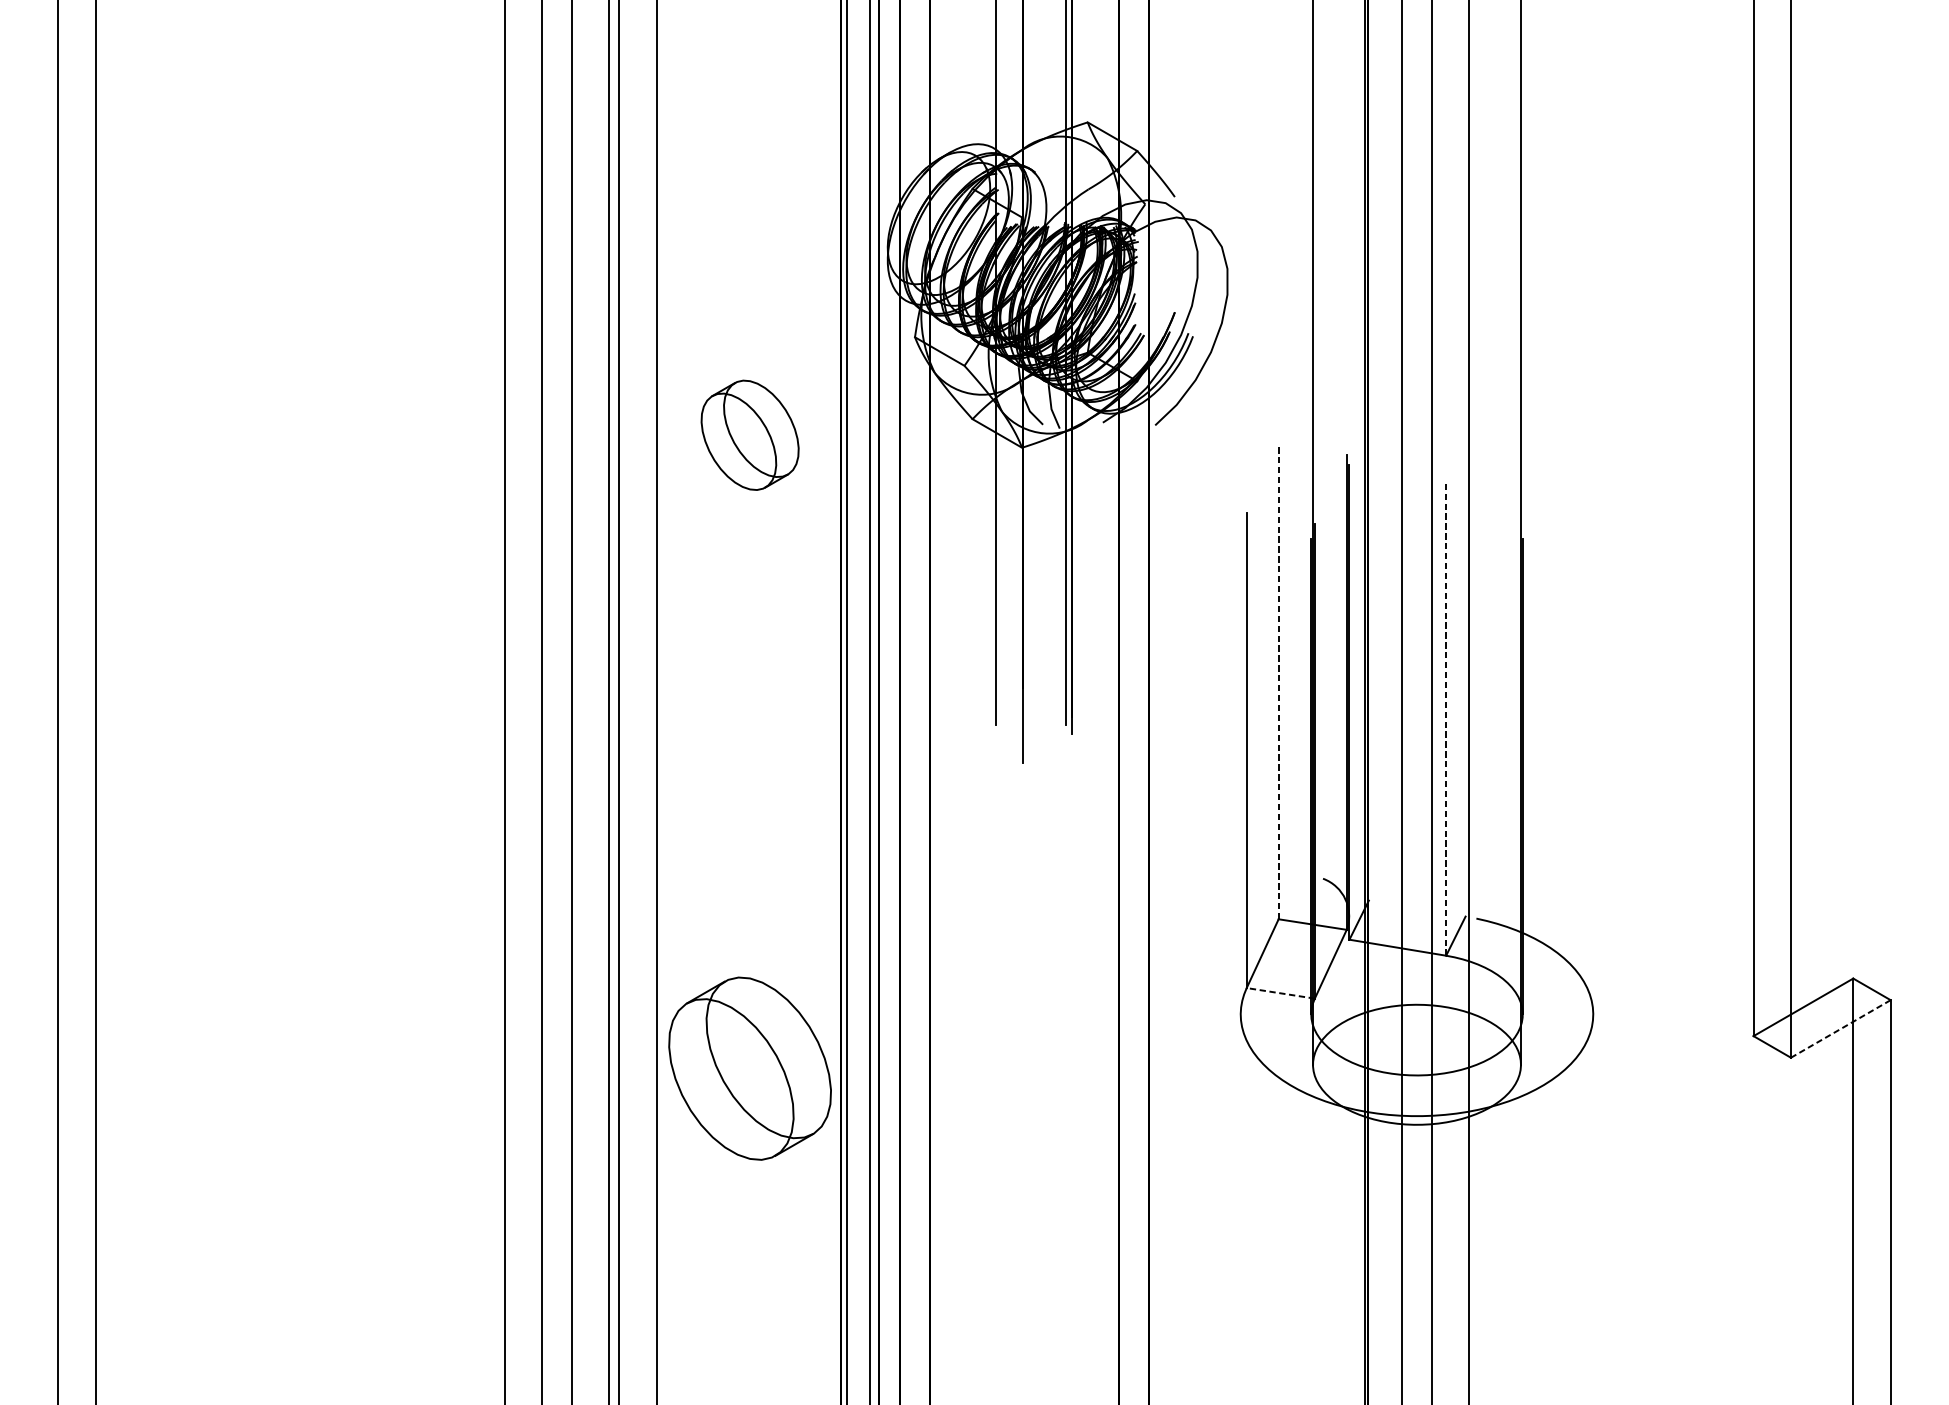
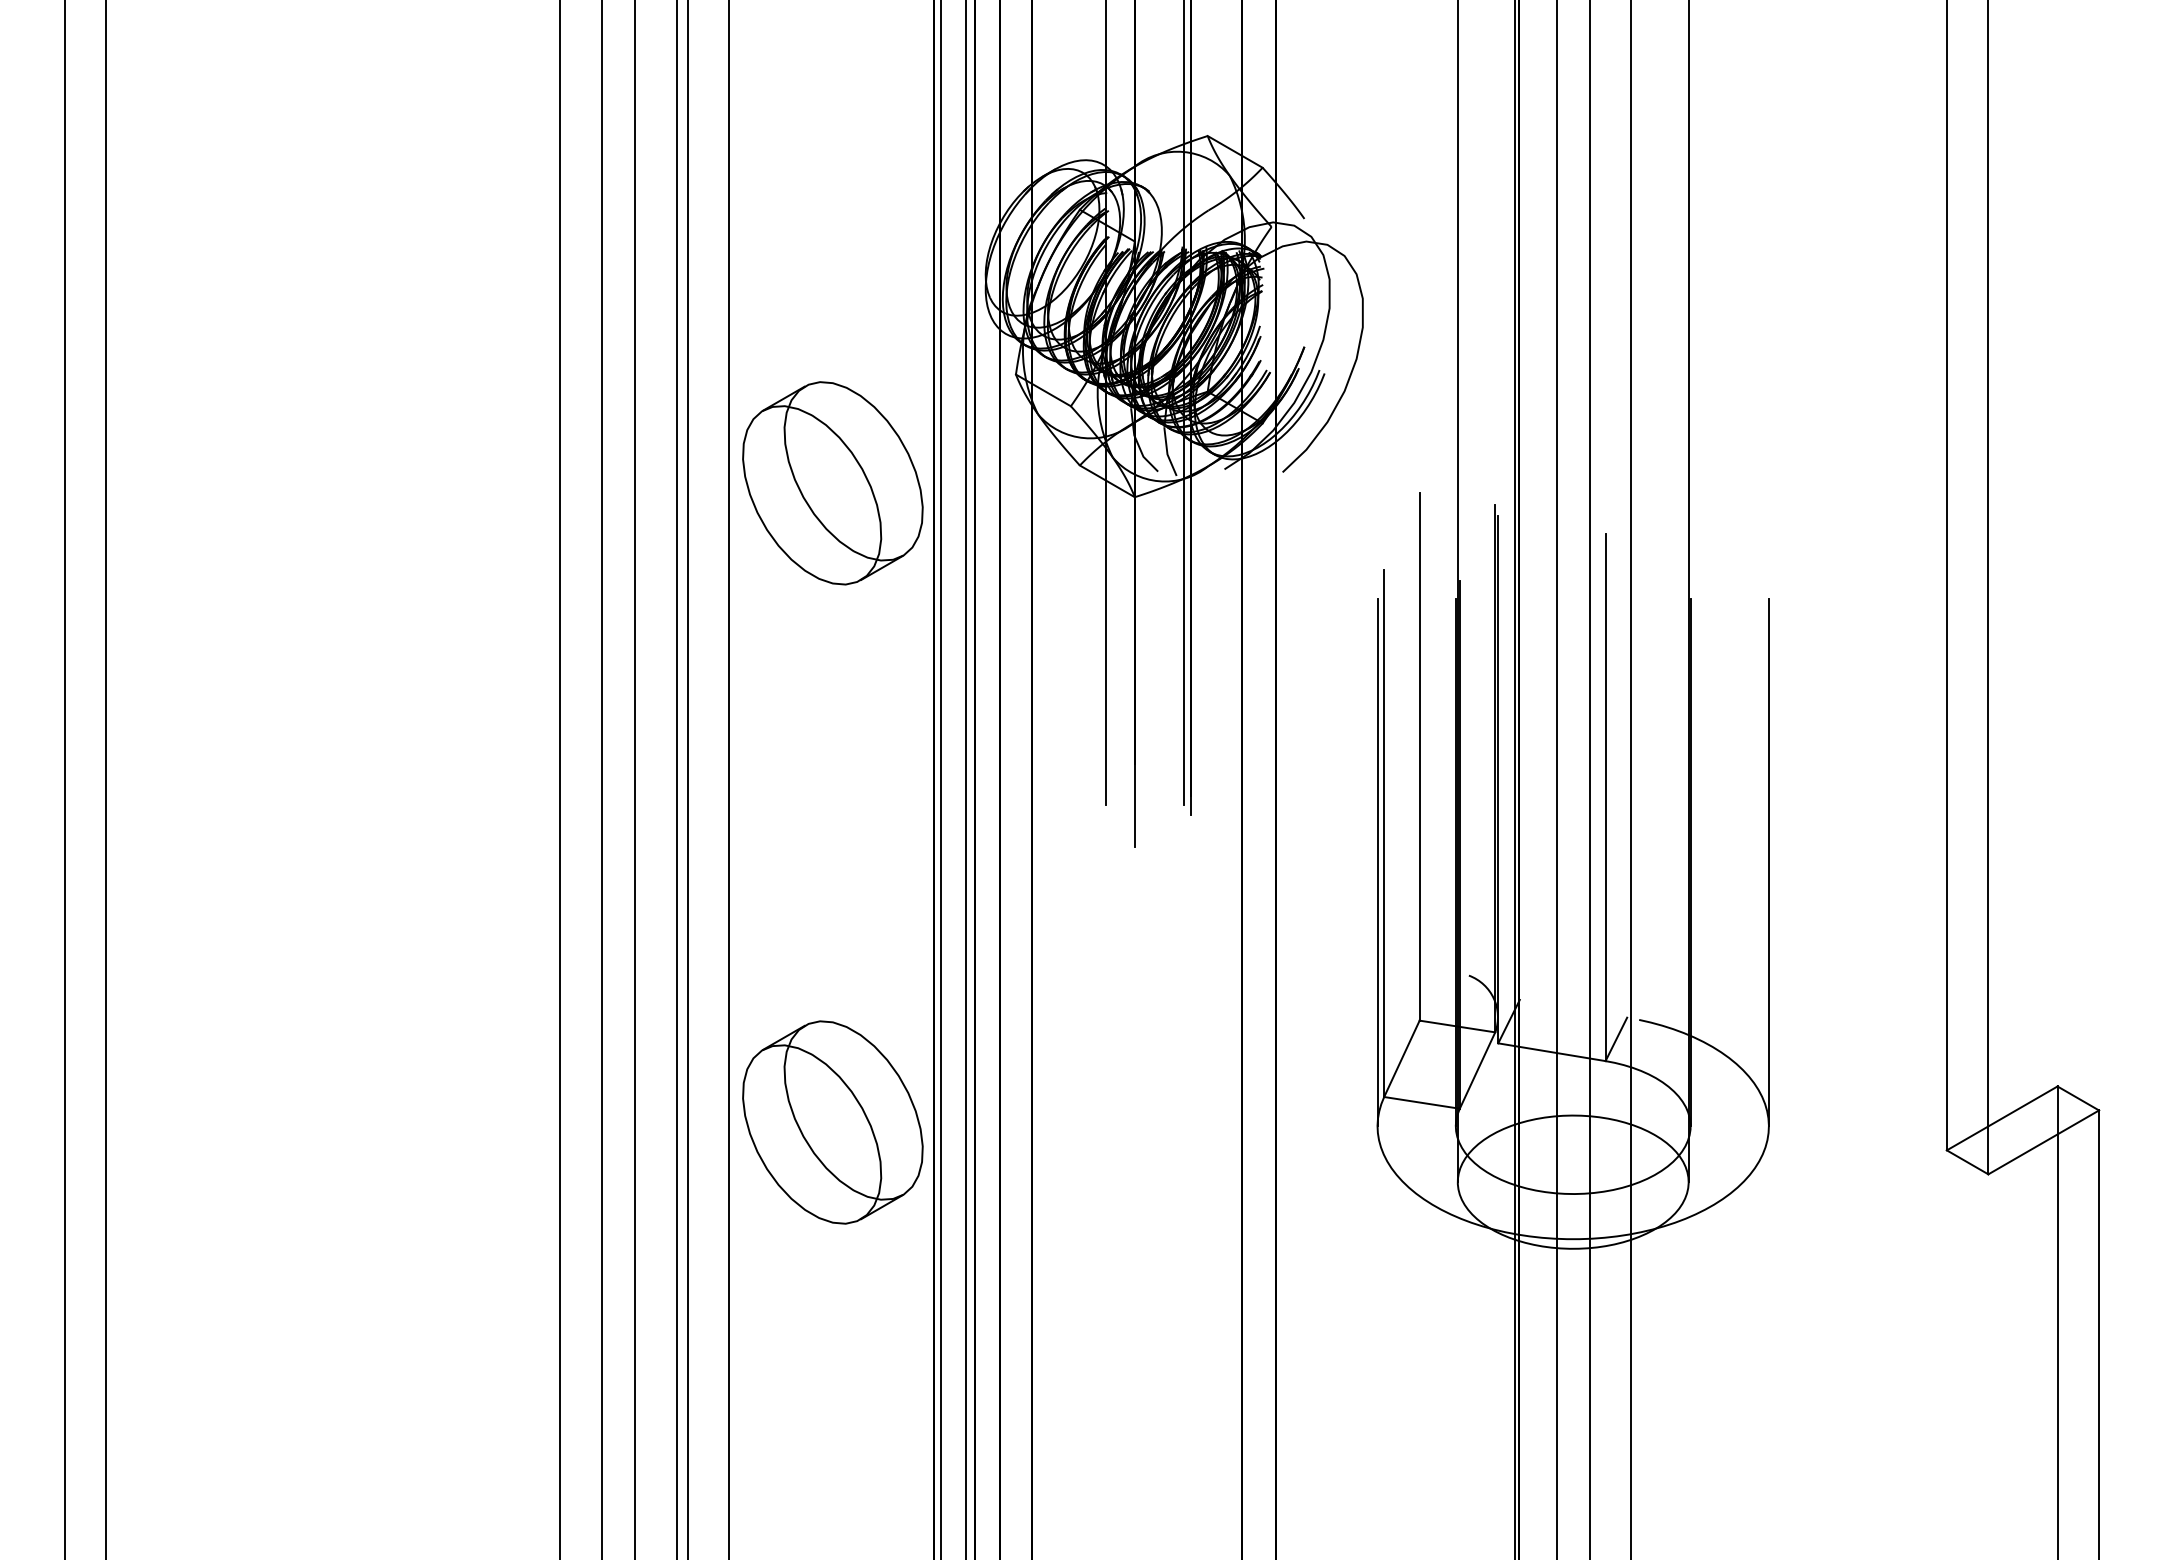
part: (749, 435) -> (832, 483), size x1.67
line: (1278, 681) -> (1419, 756), dashed -> solid
line: (1446, 718) -> (1605, 797), dashed -> solid
line: (1240, 776) -> (1377, 862), added
line: (1592, 776) -> (1768, 862), added
line: (1280, 993) -> (1421, 1102), dashed -> solid
line: (1840, 1029) -> (2043, 1142), dashed -> solid
part: (749, 1068) -> (832, 1122), moved

